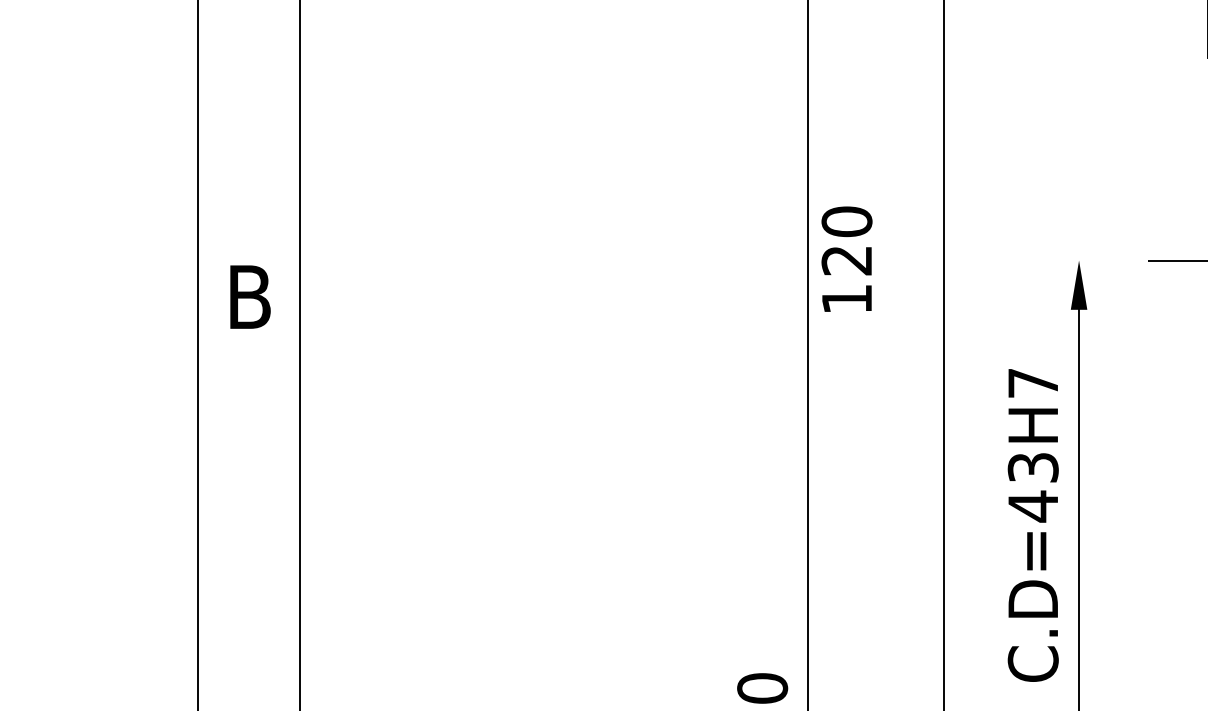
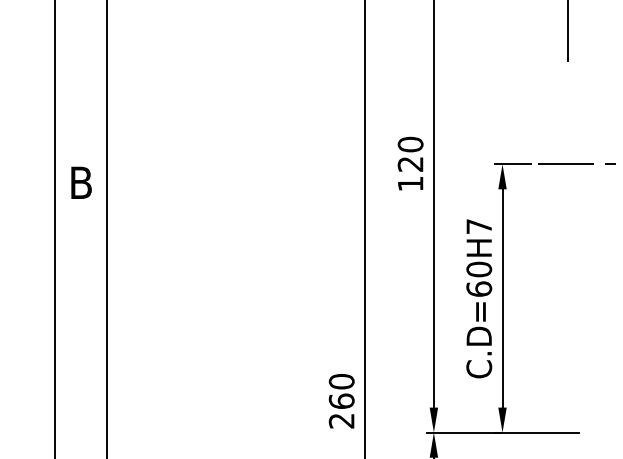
text: (846, 258) -> (410, 163), moved
line: (1098, 260) -> (512, 164), added
text: (1033, 487) -> (479, 279), C.D=43H7 -> C.D=60H7

